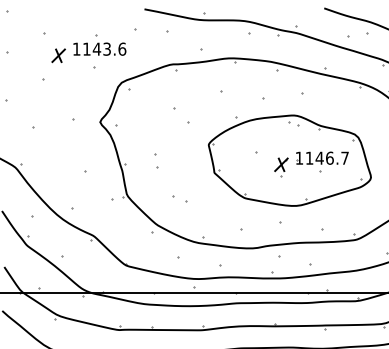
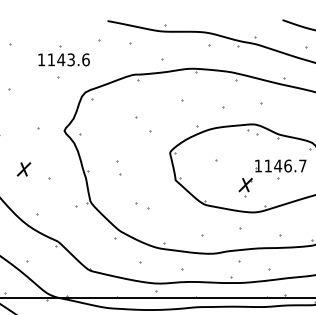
part: (58, 55) -> (23, 169), moved
part: (281, 167) -> (245, 187), moved

